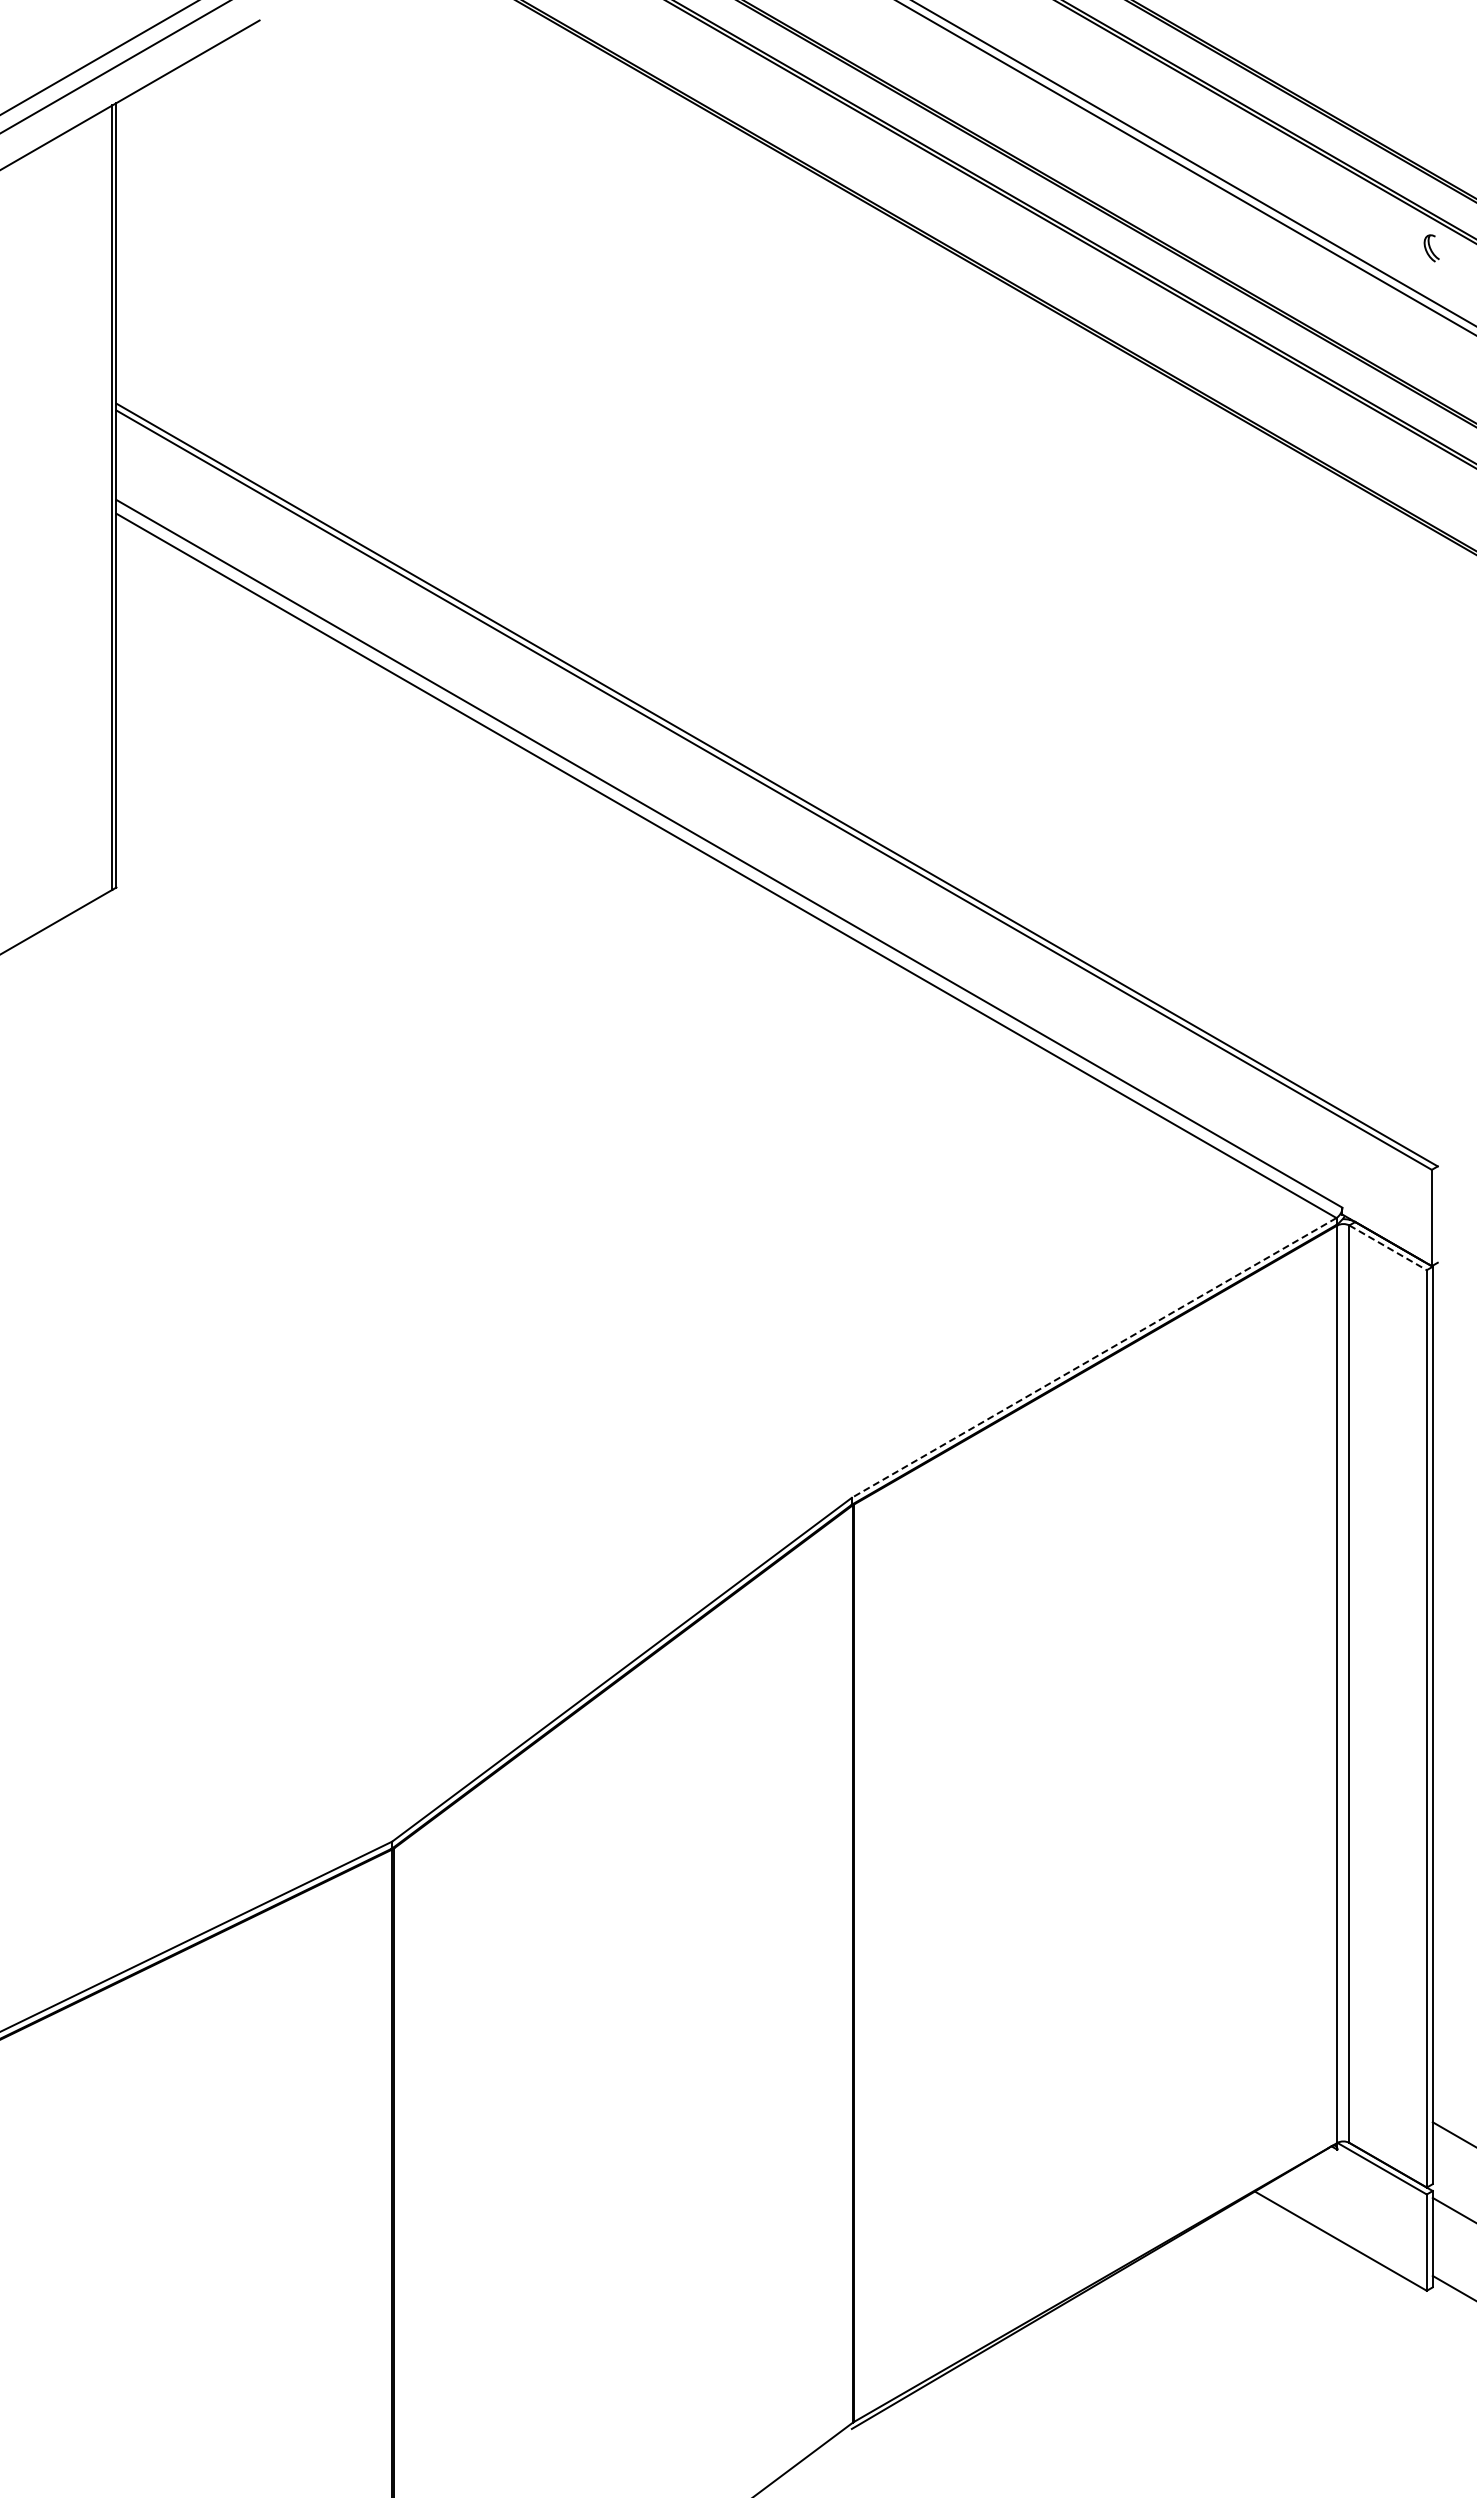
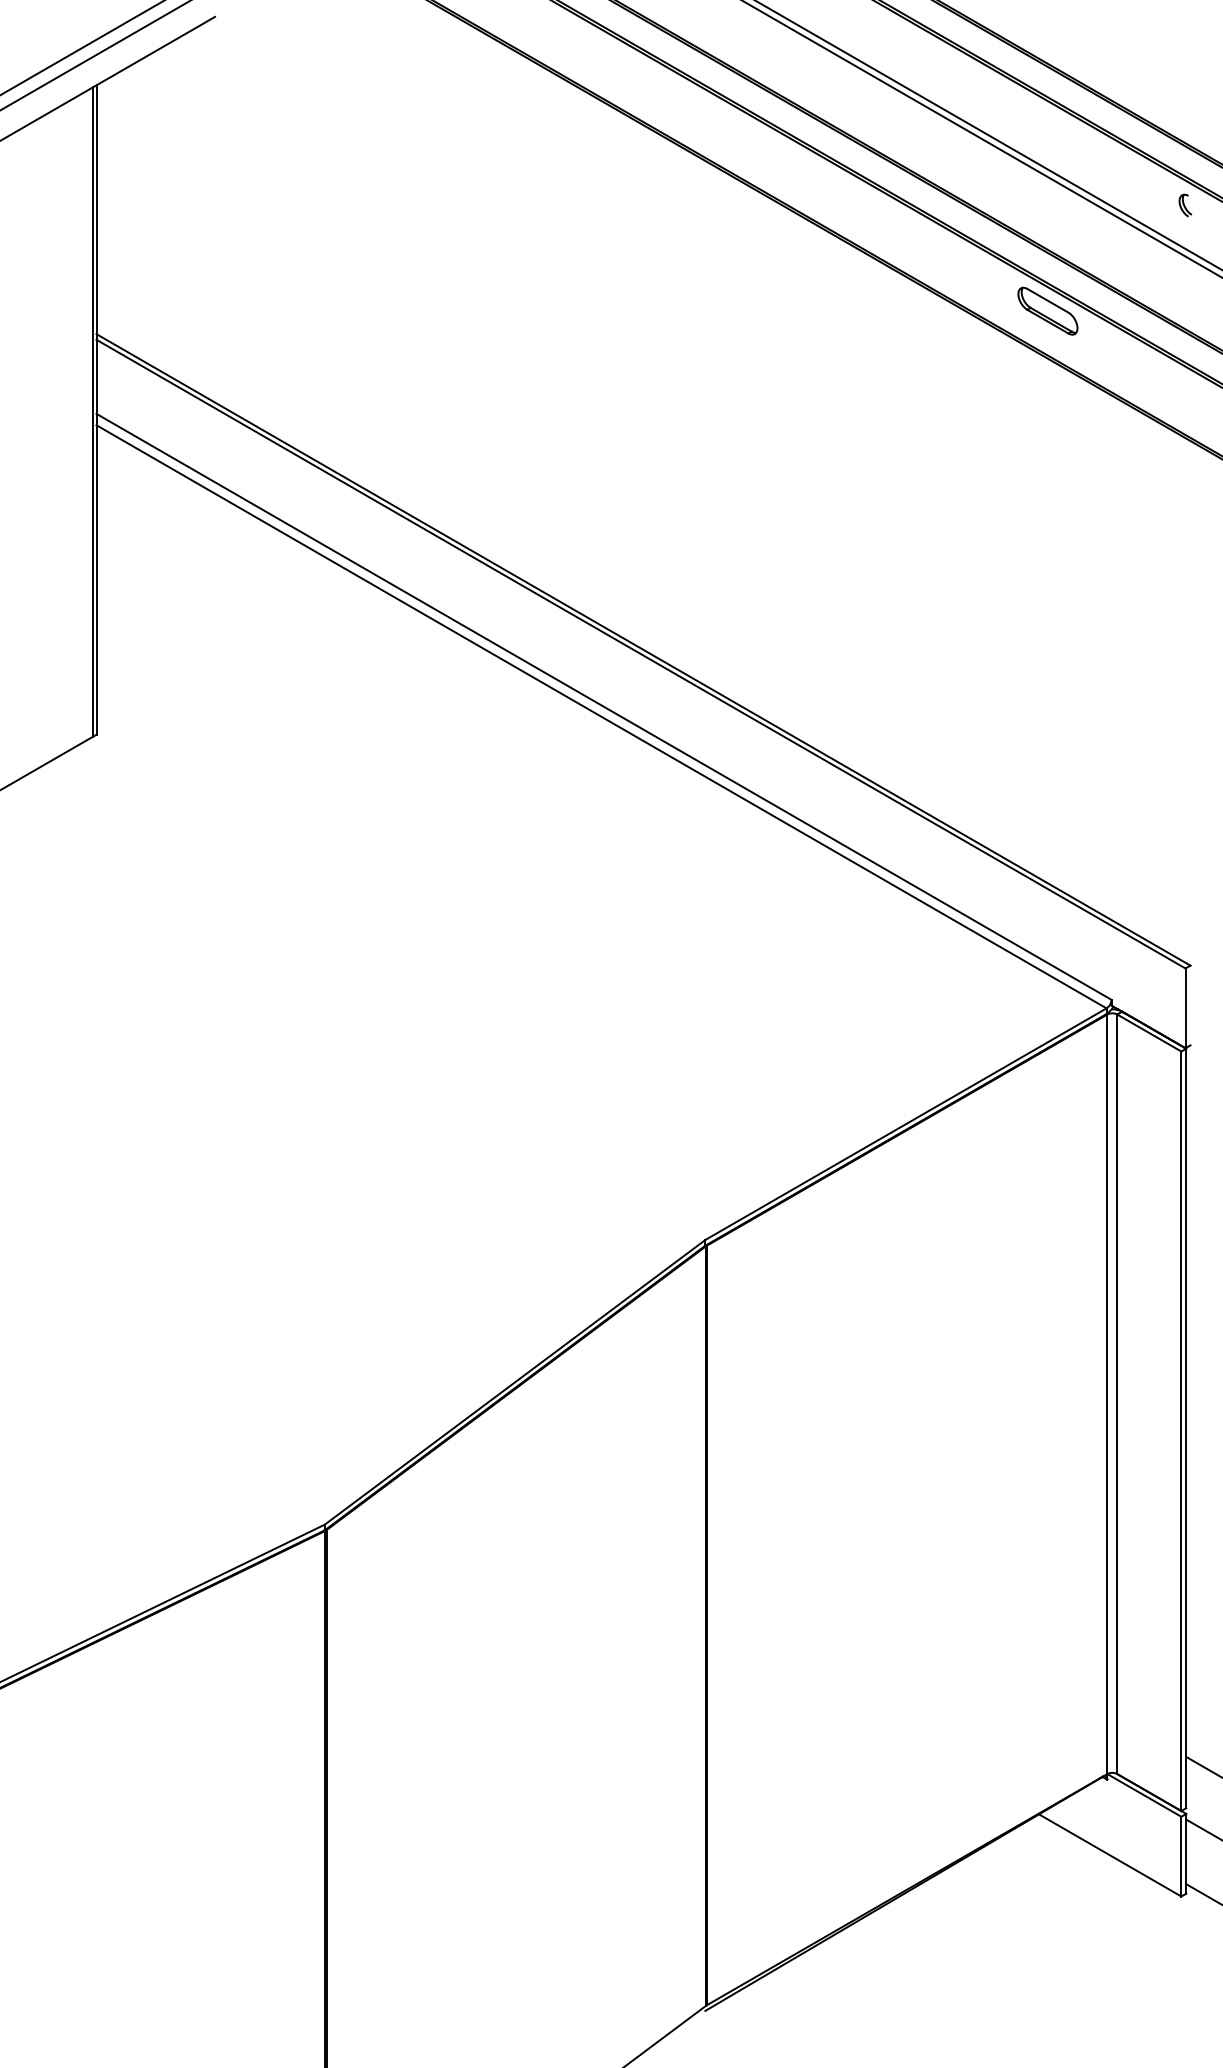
part: (1265, 375) -> (1047, 310), added
line: (1388, 1247) -> (1149, 1032), dashed -> solid
line: (1094, 1357) -> (906, 1123), dashed -> solid

